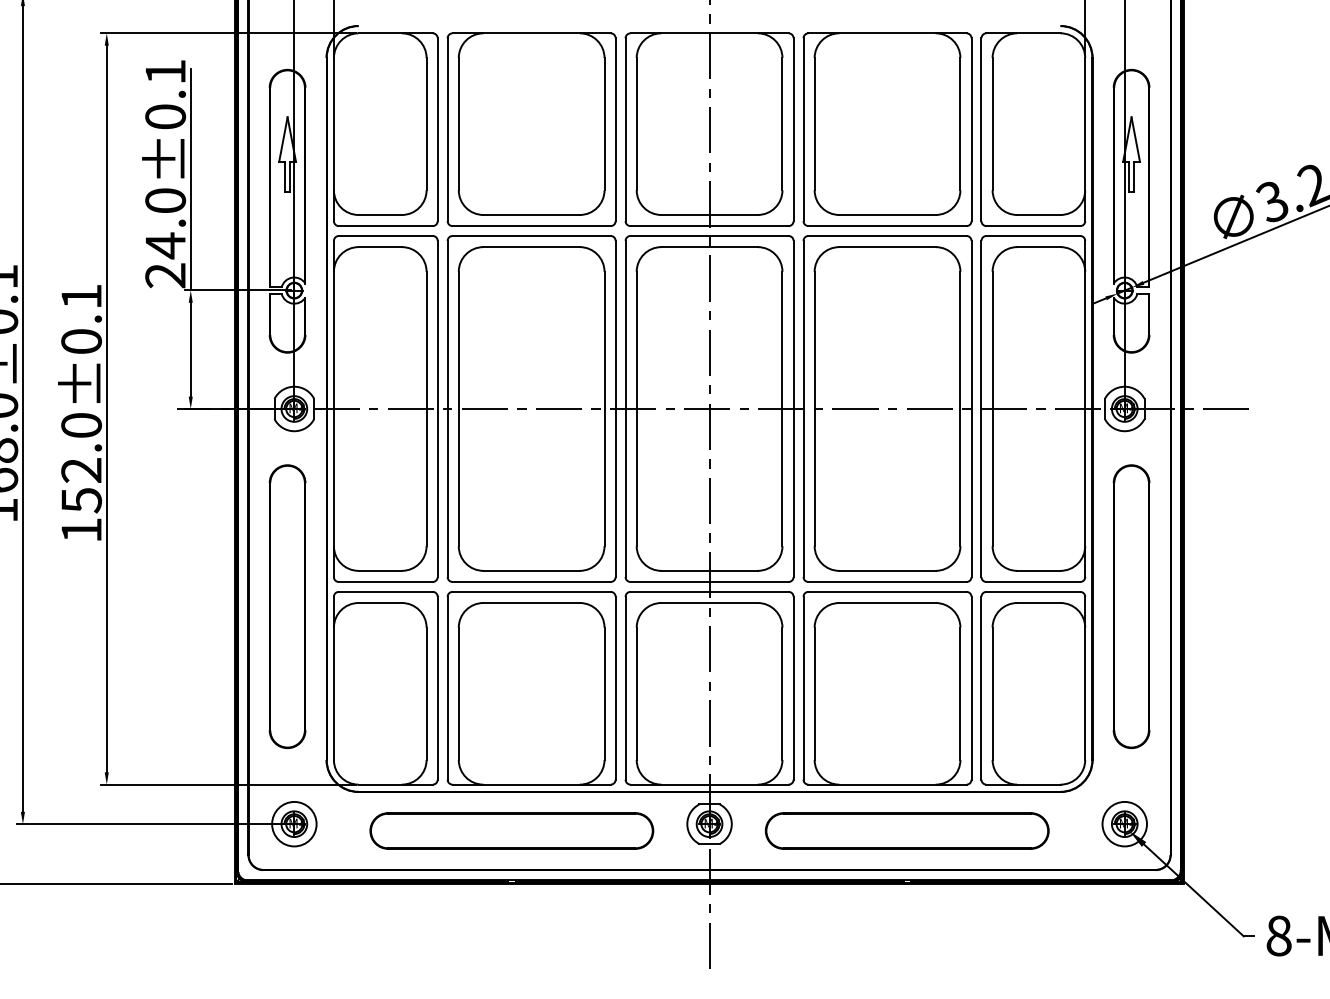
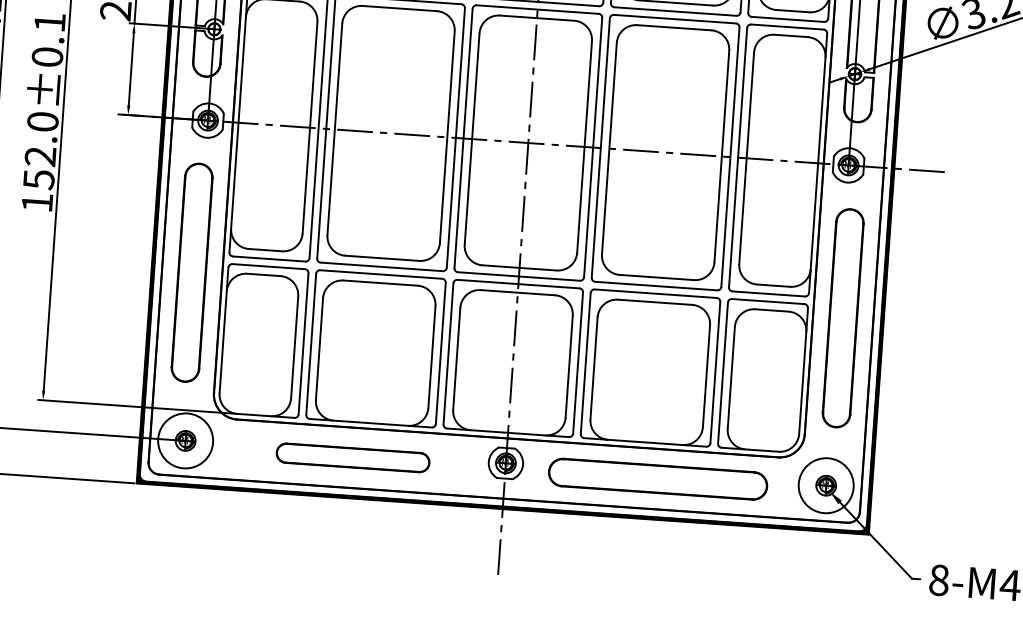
circle: (294, 823) -> (185, 440), size x1.6
circle: (1124, 823) -> (826, 485), size x1.6
part: (511, 830) -> (352, 457), size x0.7

